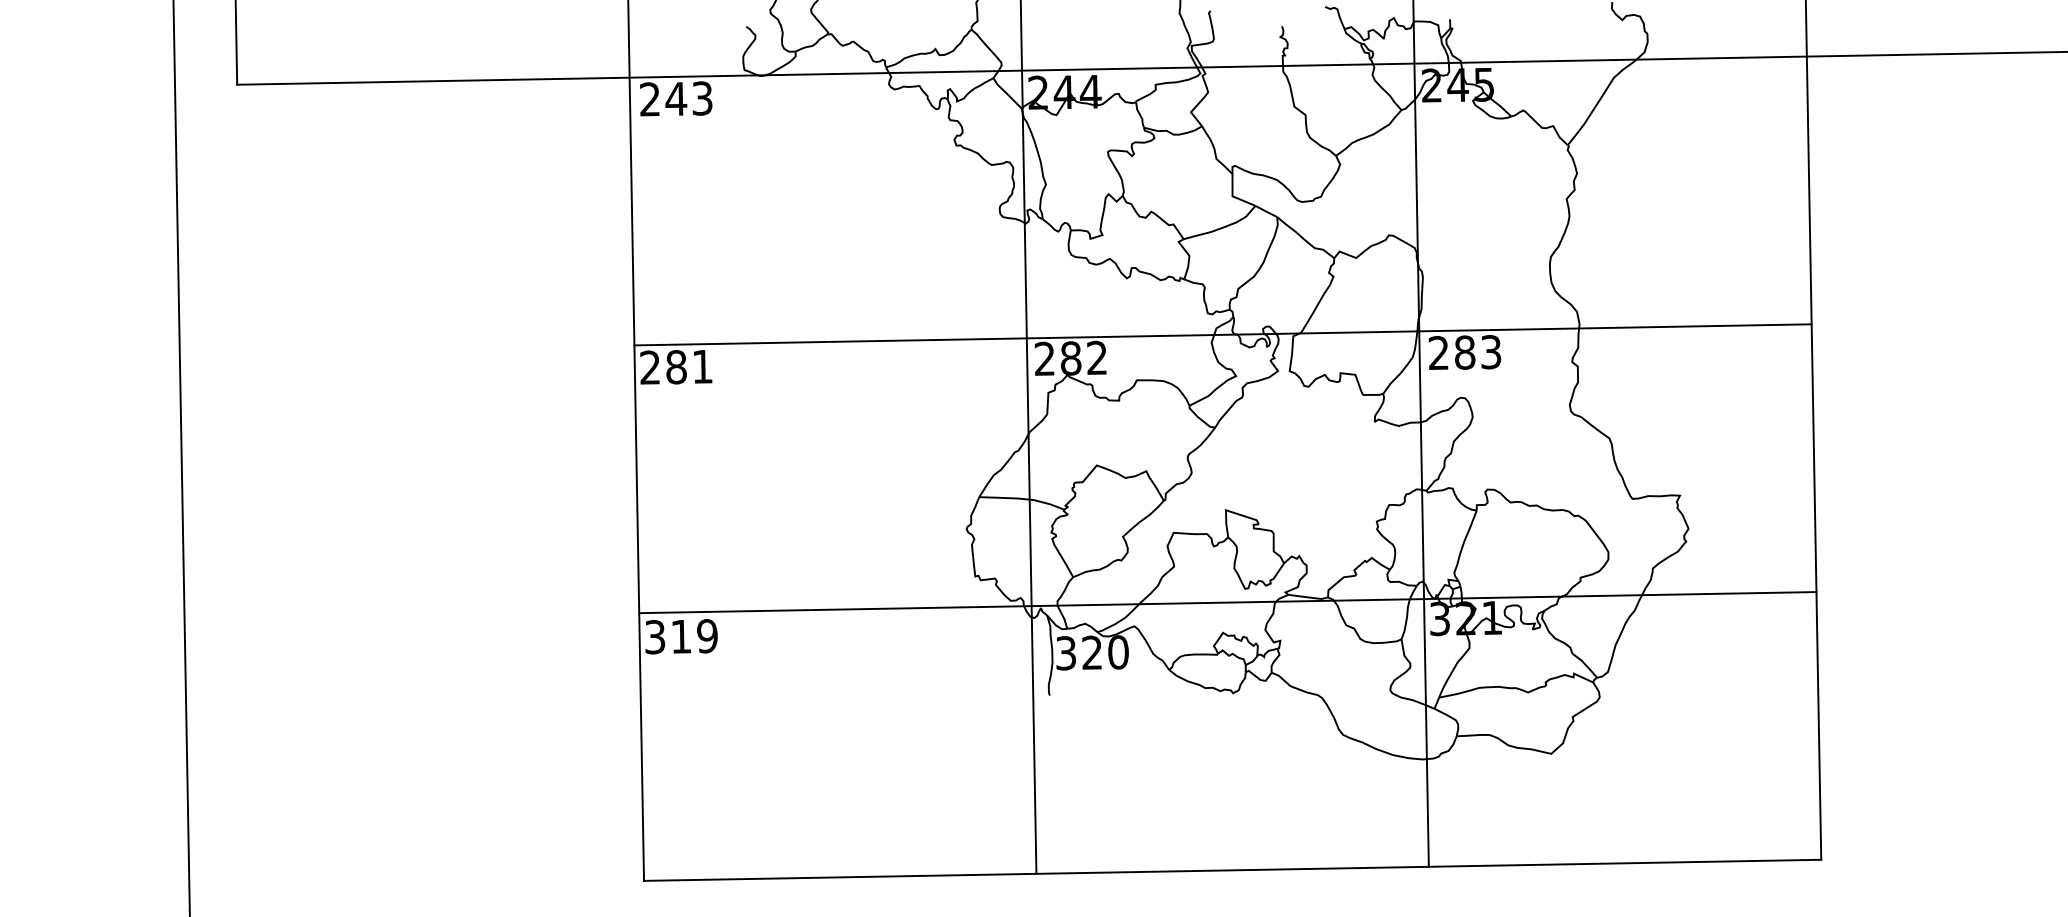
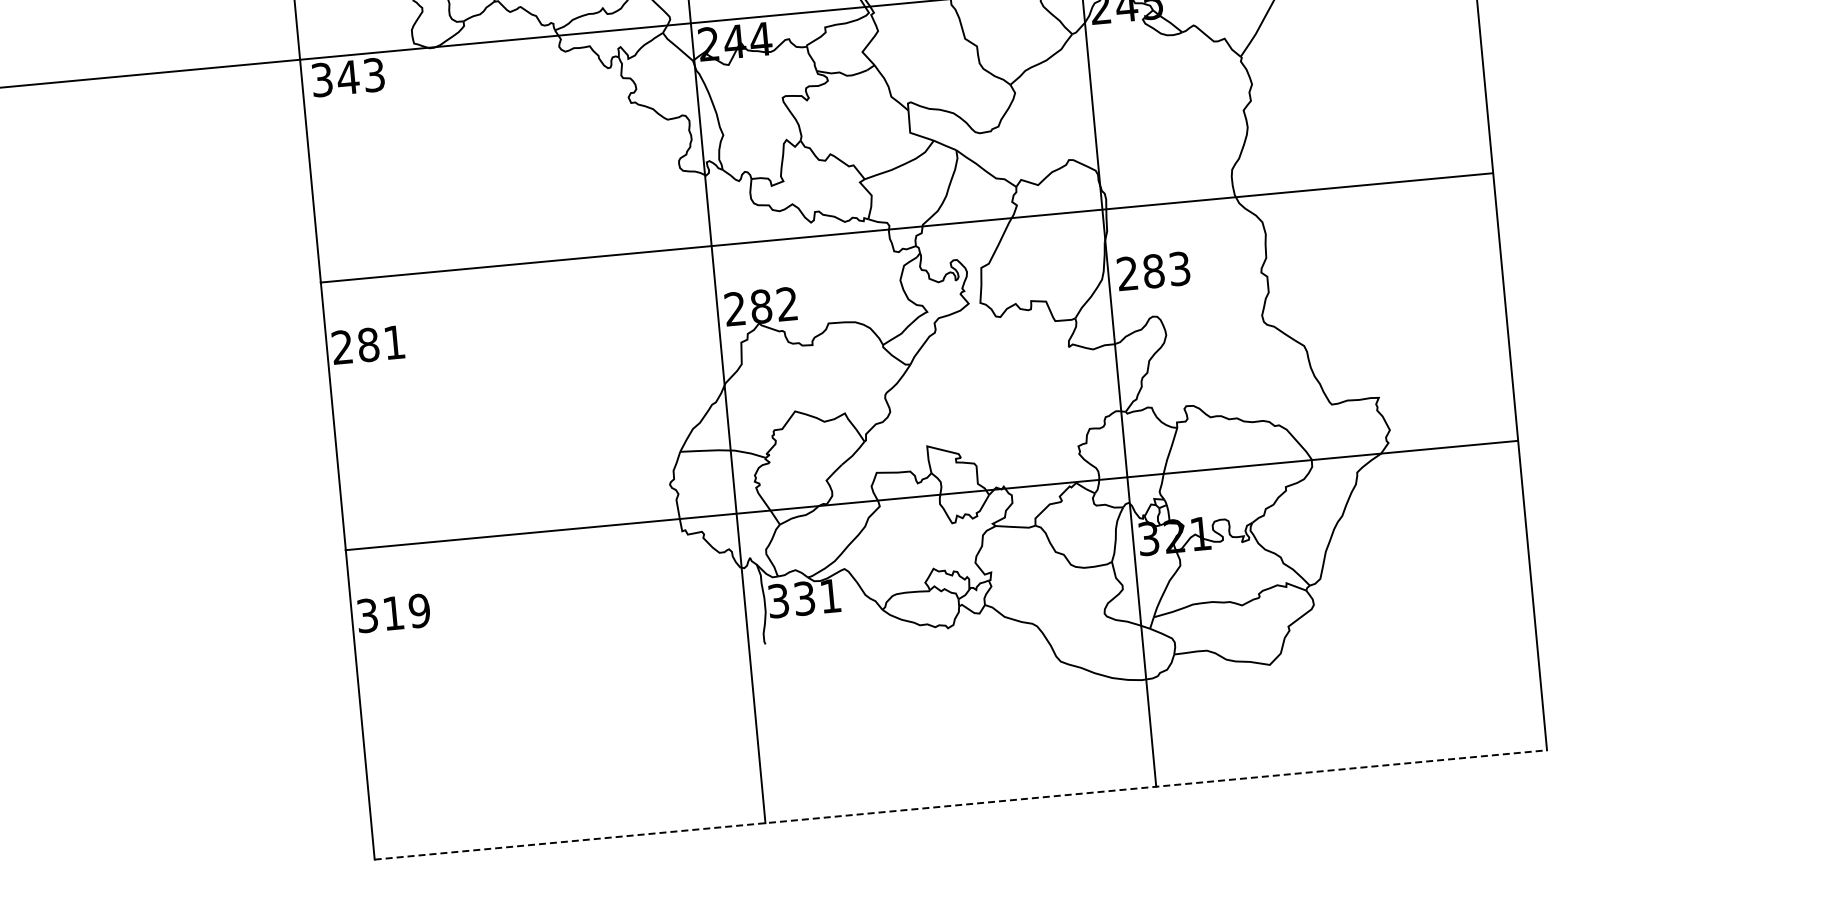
text: (650, 99) -> (322, 79), 243 -> 343
line: (1222, 334) -> (906, 227), moved
line: (1227, 602) -> (931, 495), moved
text: (1105, 652) -> (817, 597), 320 -> 331
line: (1232, 870) -> (960, 805), solid -> dashed

